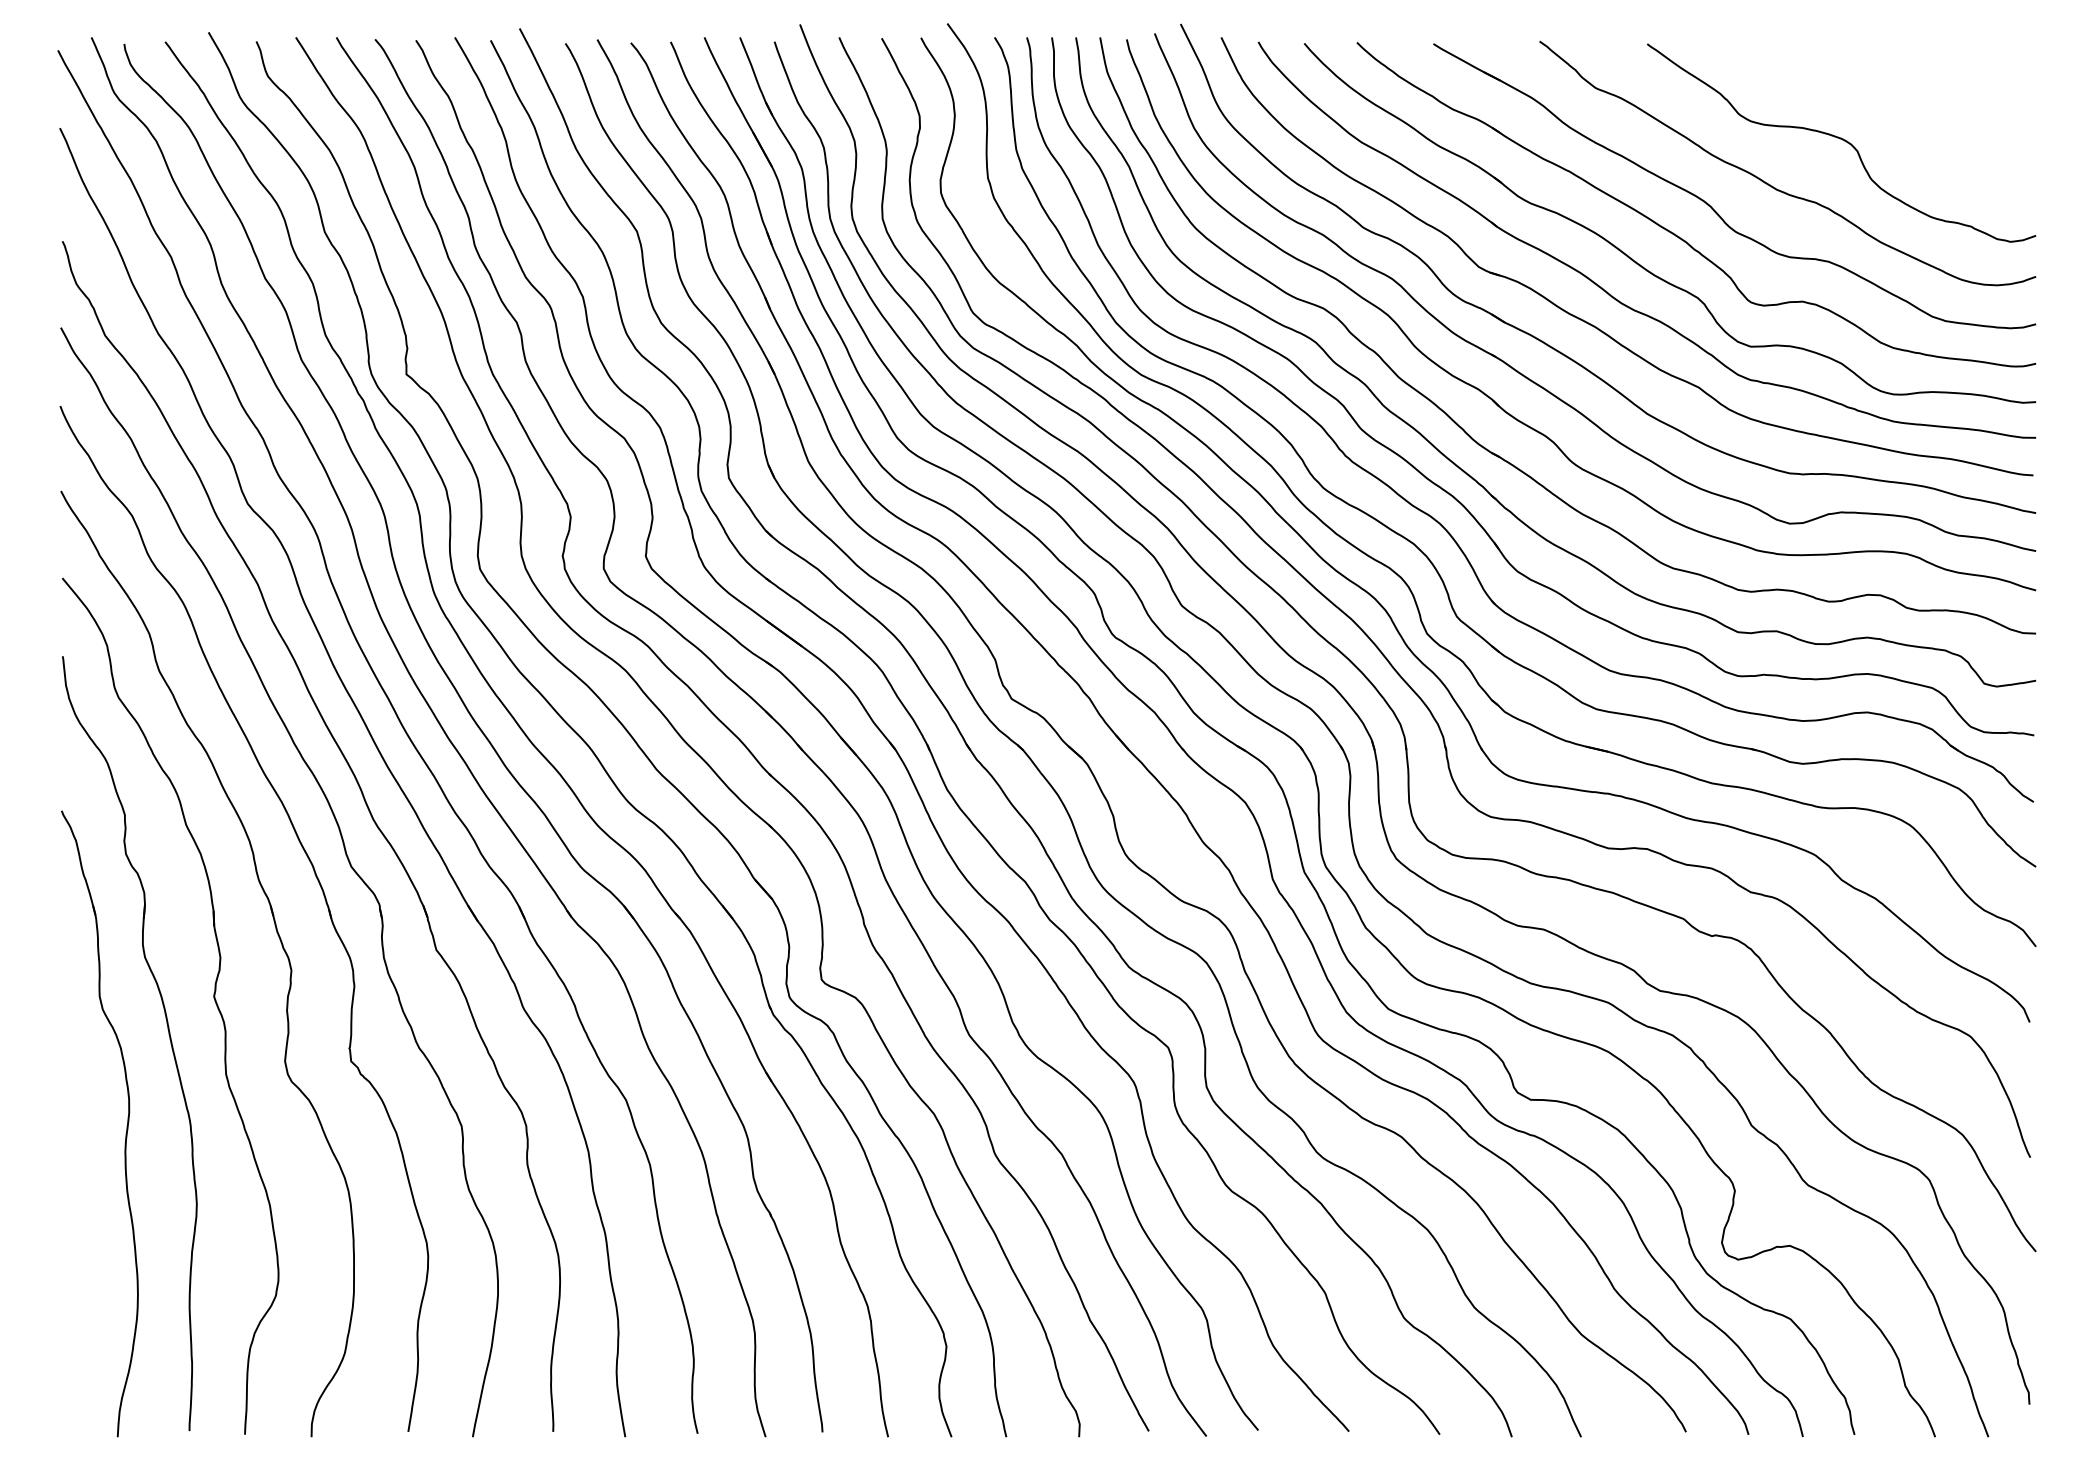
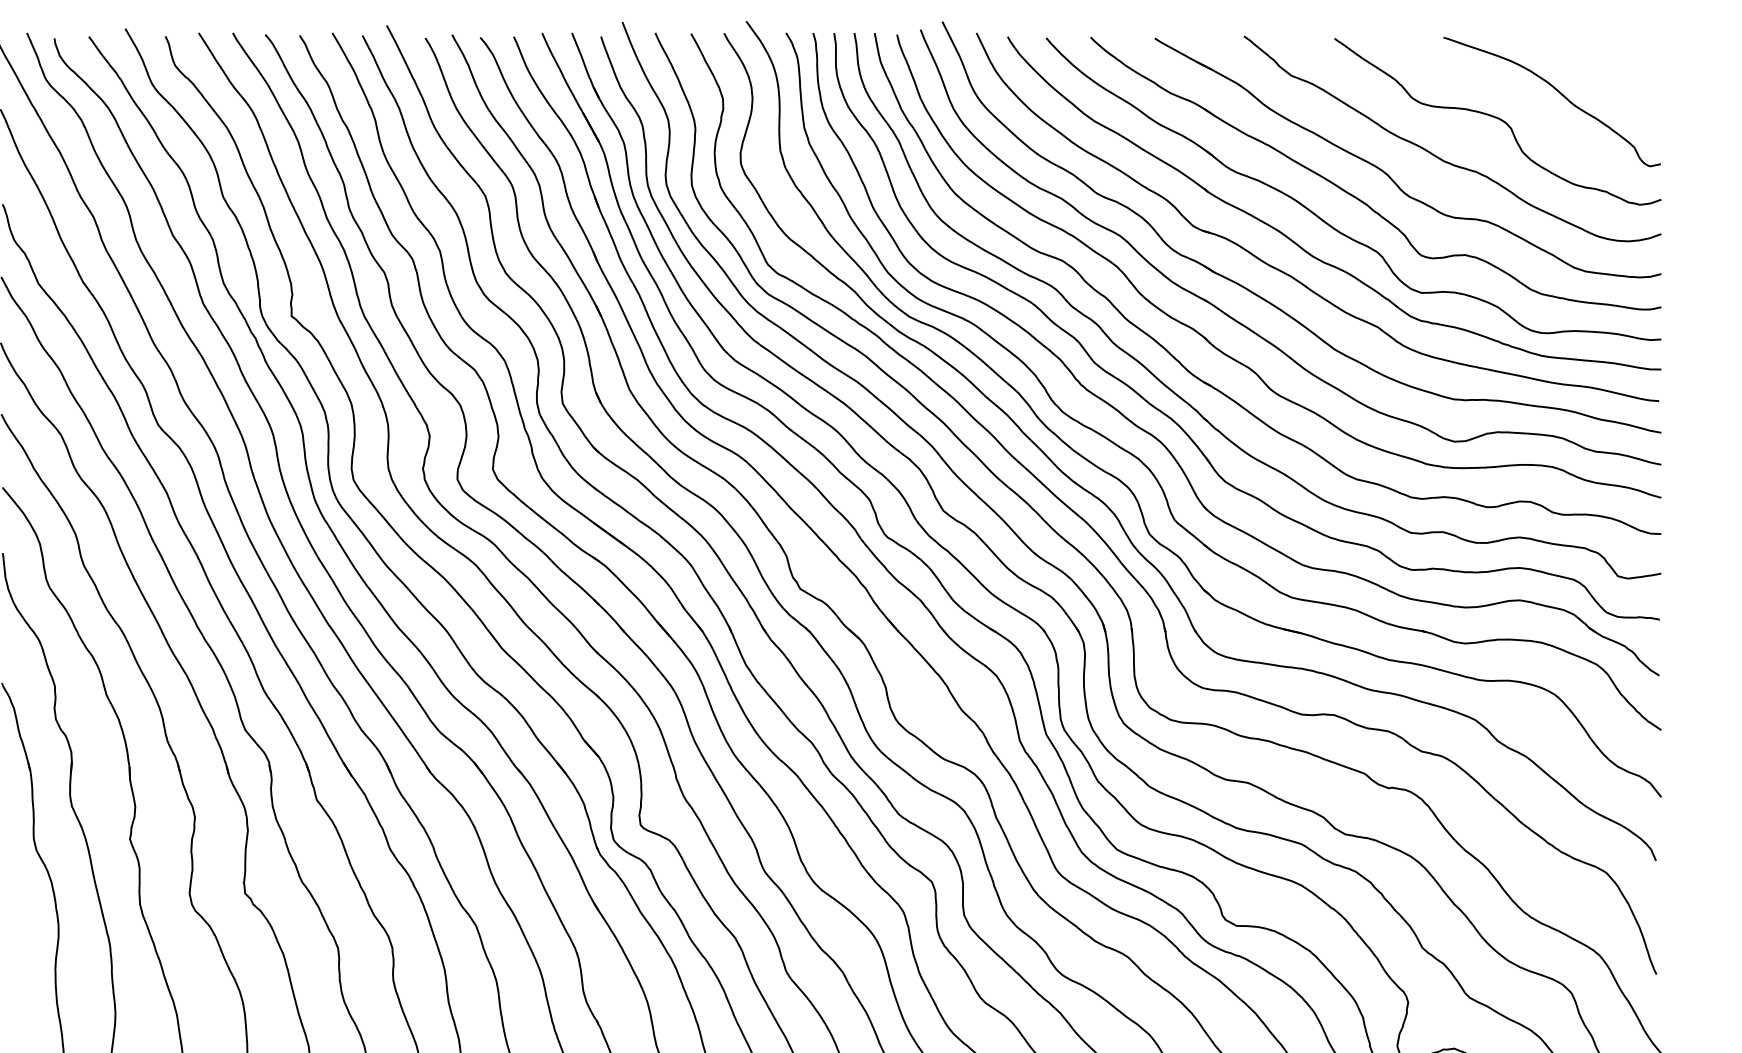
curve: (1913, 108) -> (1558, 92), added

